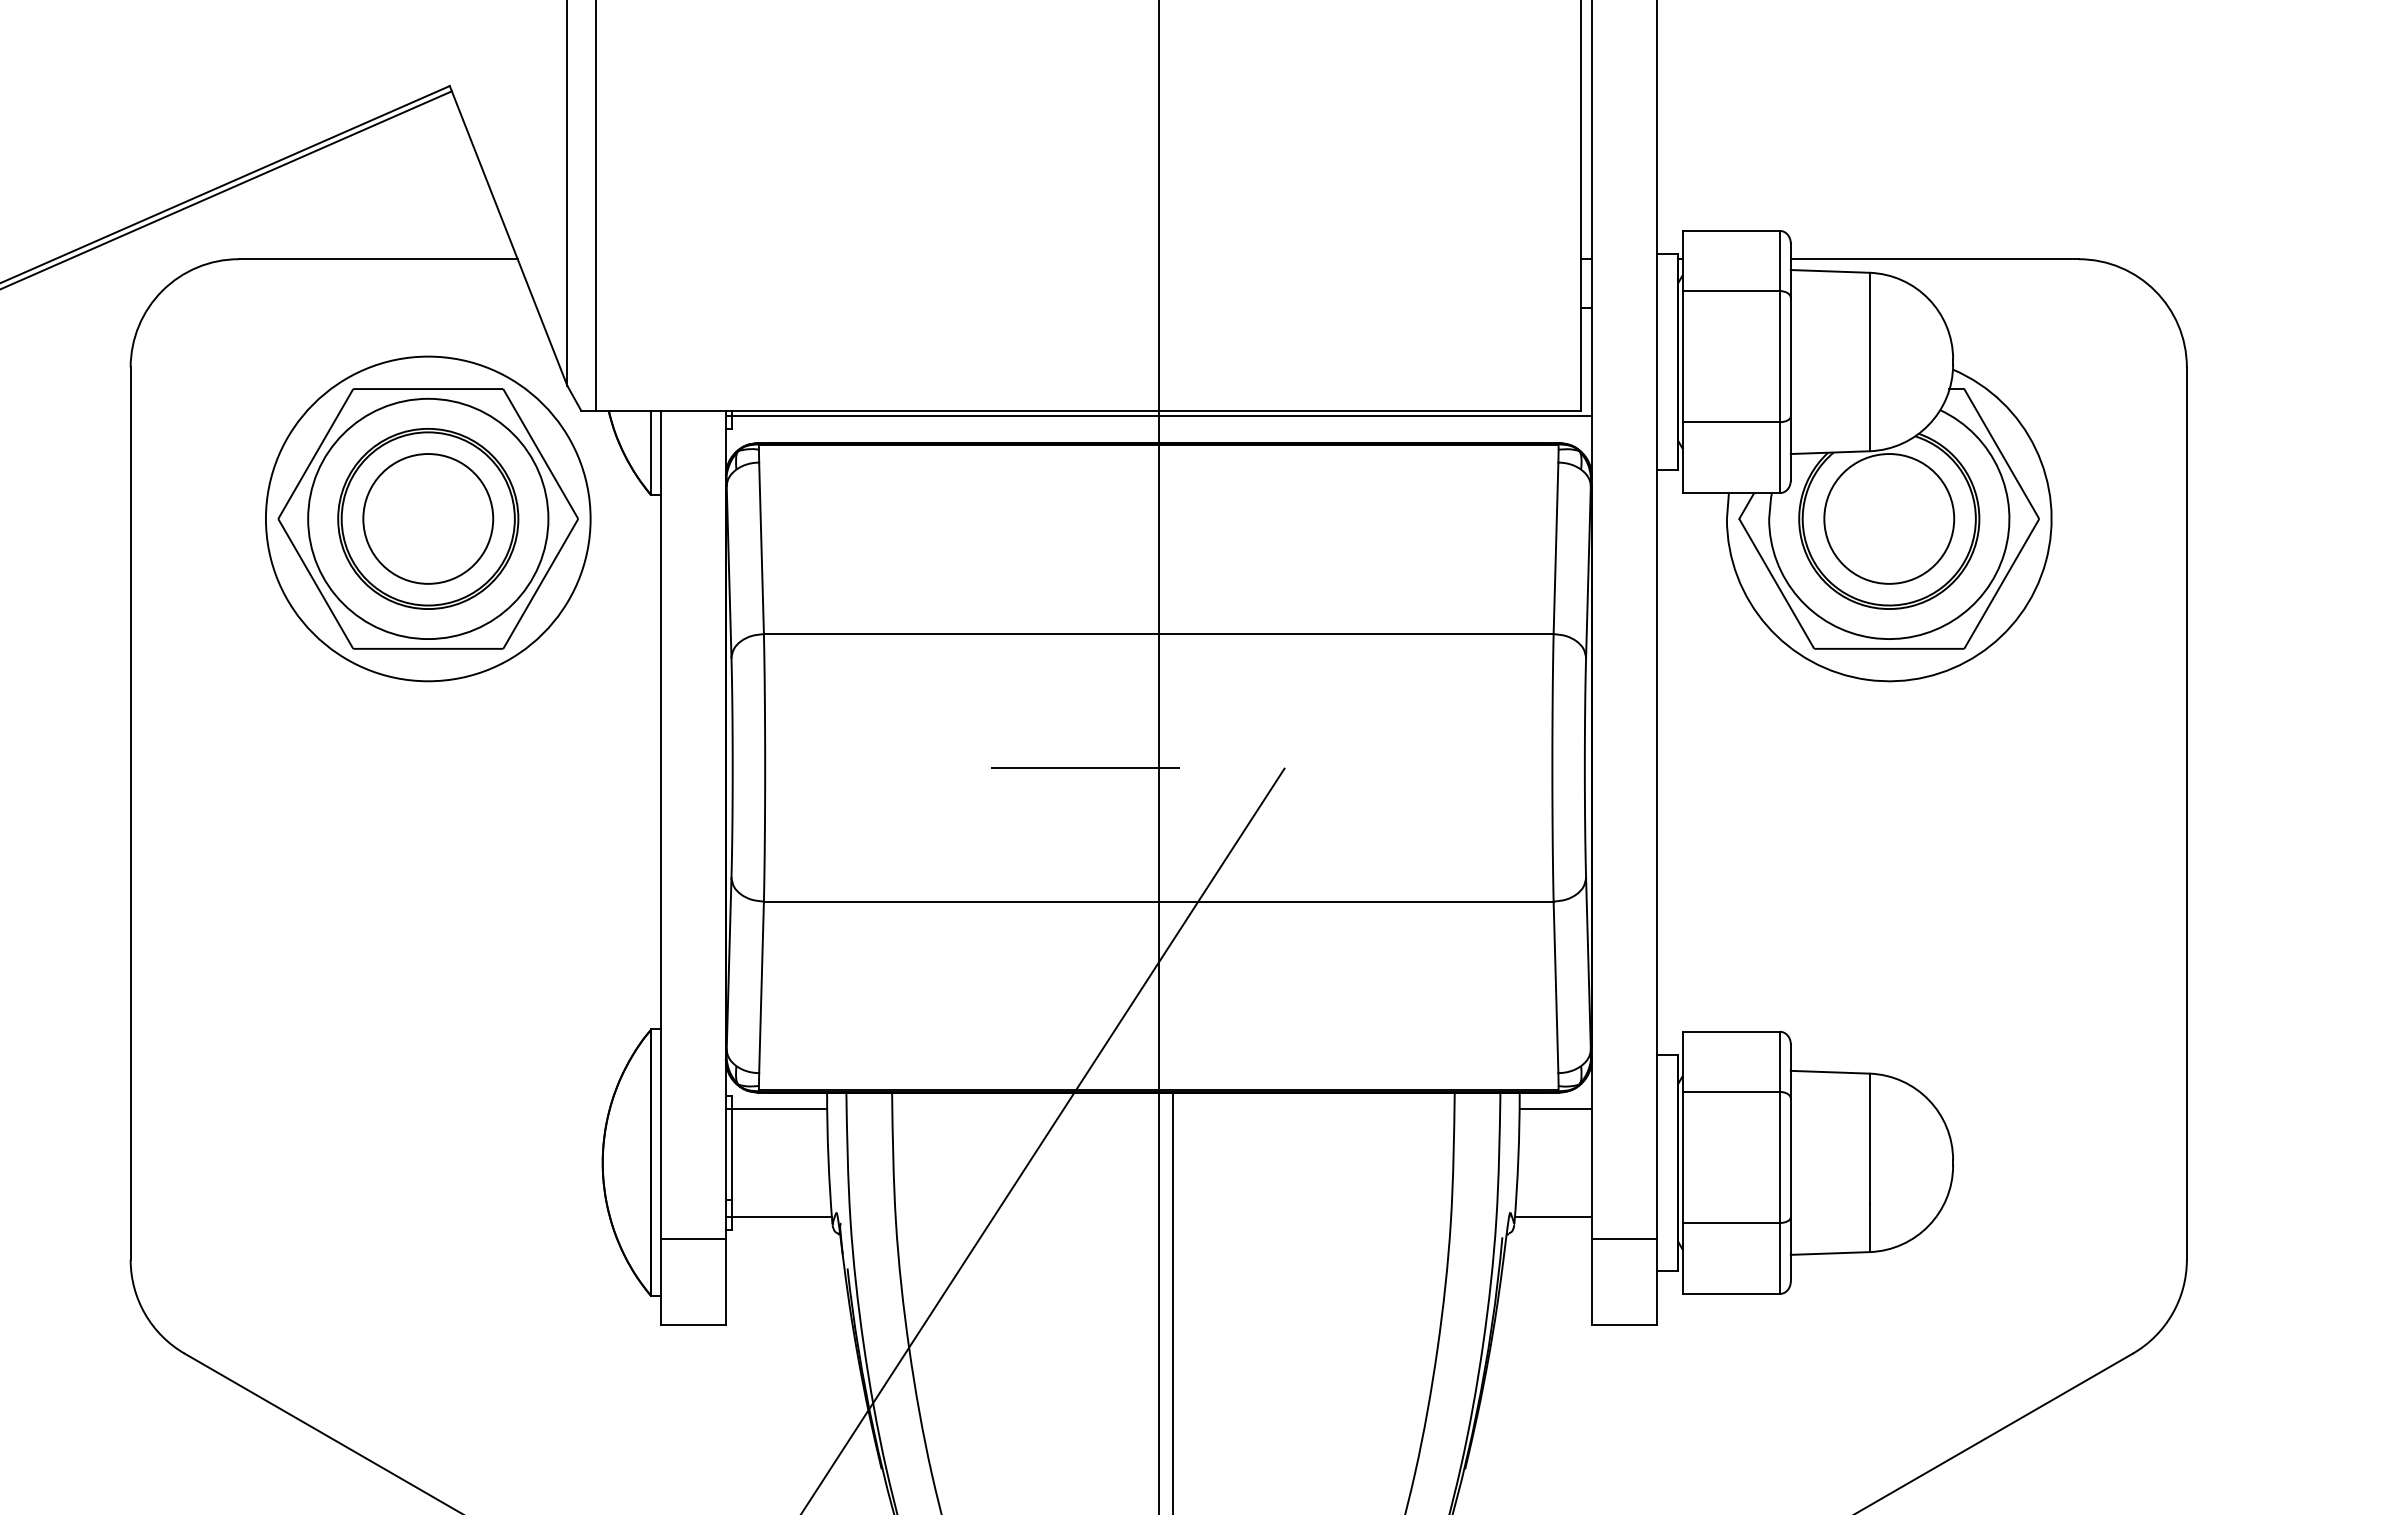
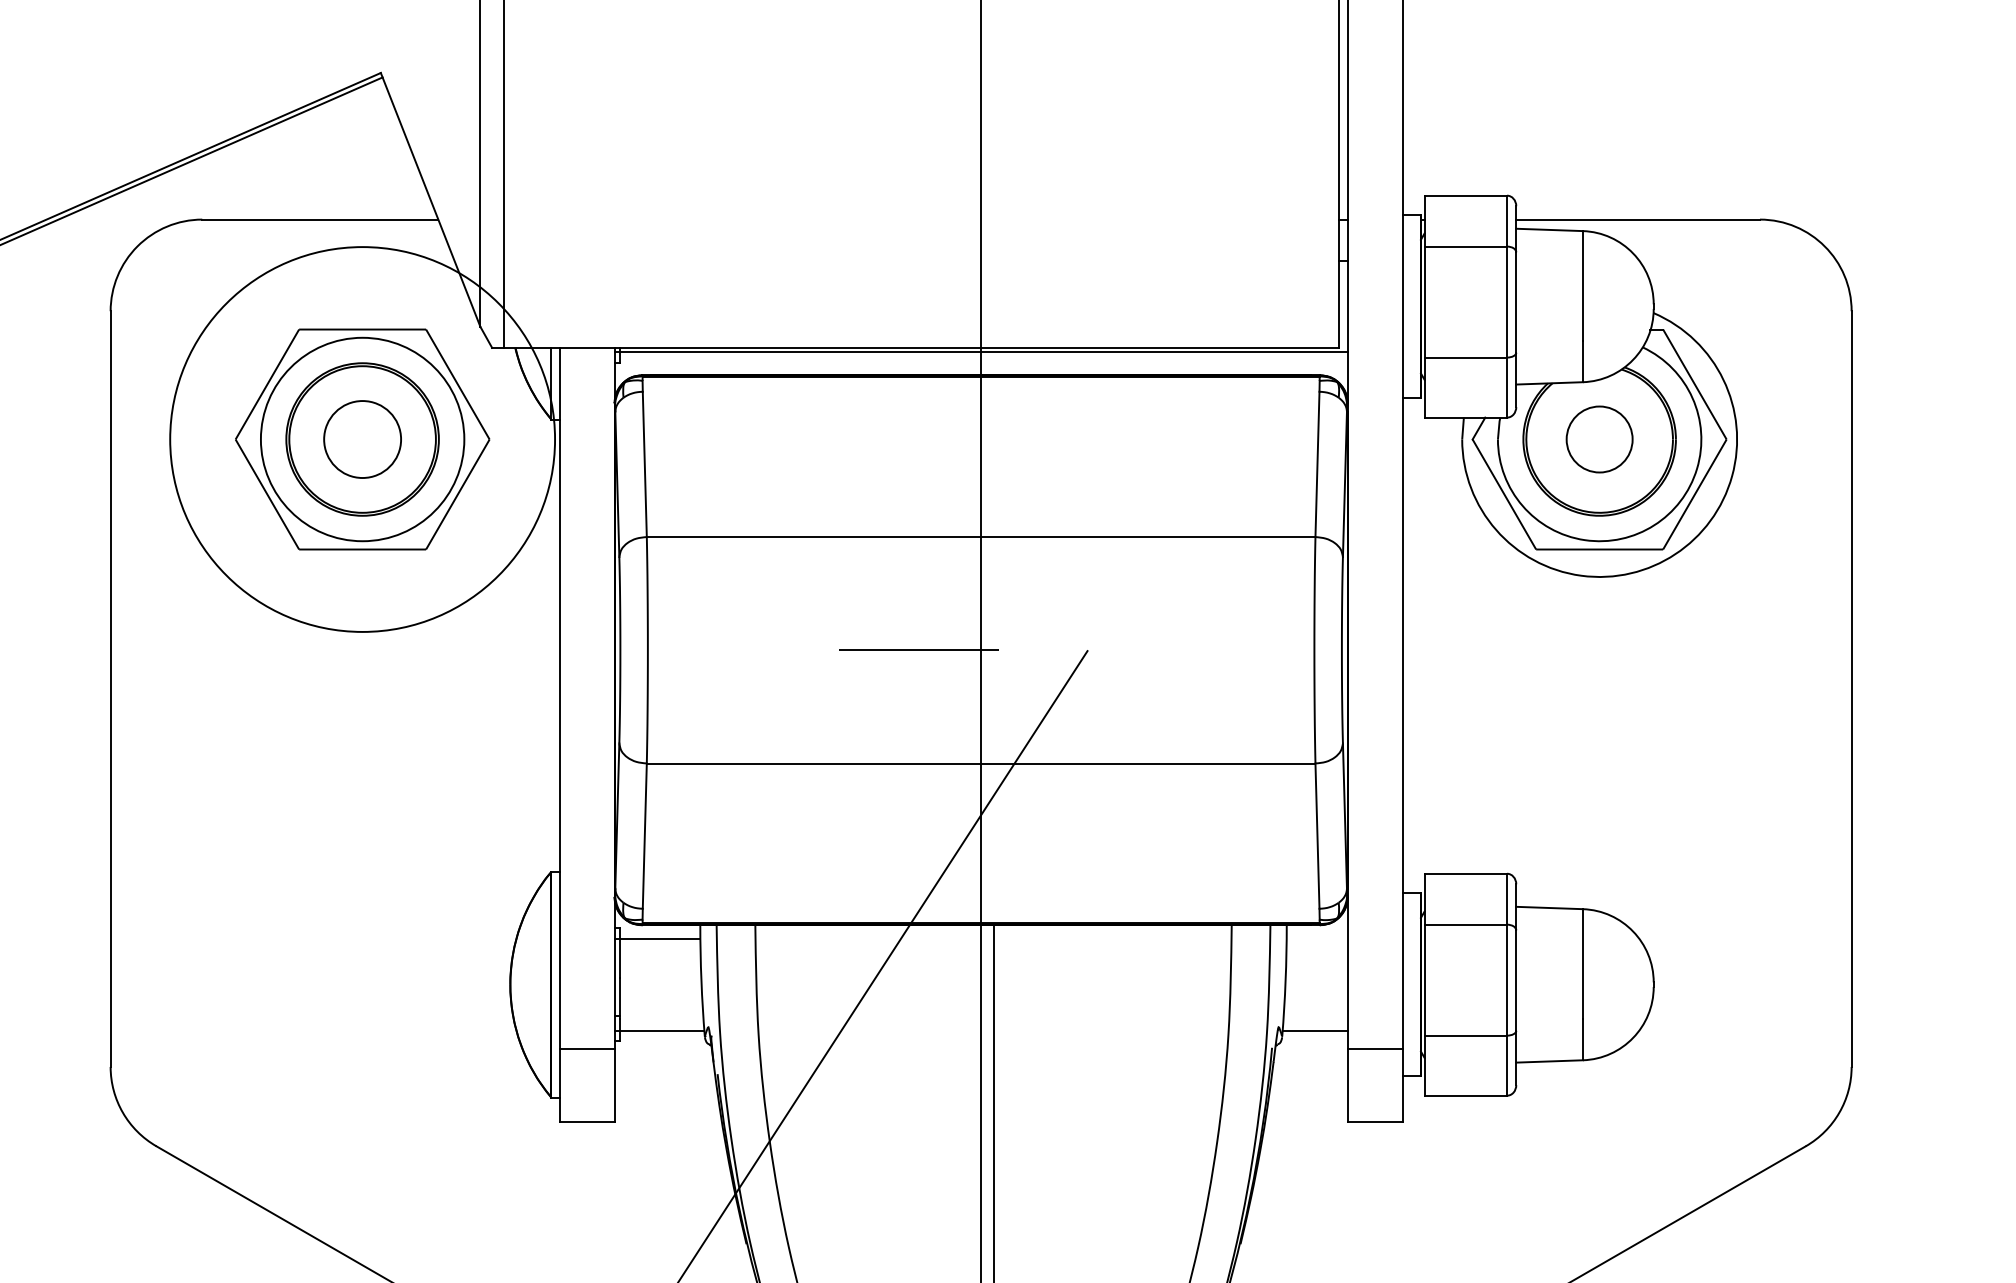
circle: (427, 518) -> (361, 439), size x1.4
circle: (428, 518) -> (362, 439), size x0.7
circle: (1889, 518) -> (1599, 439), size x0.6
line: (1555, 1108) -> (1317, 938), removed

